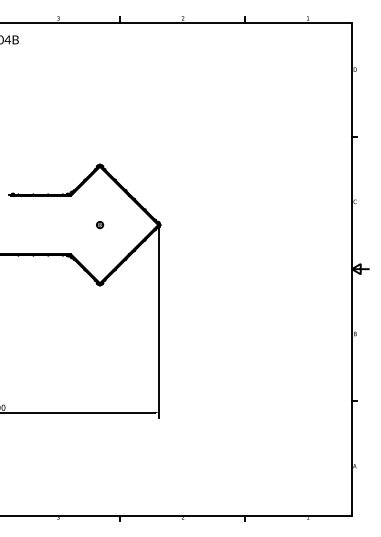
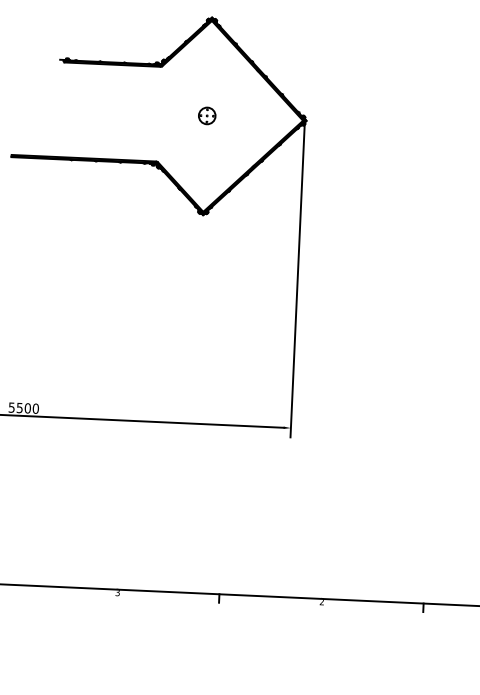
part: (100, 225) -> (208, 117), size x1.6

